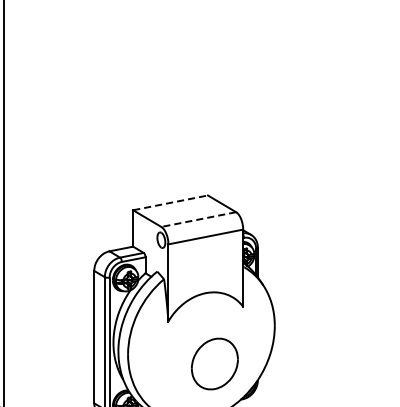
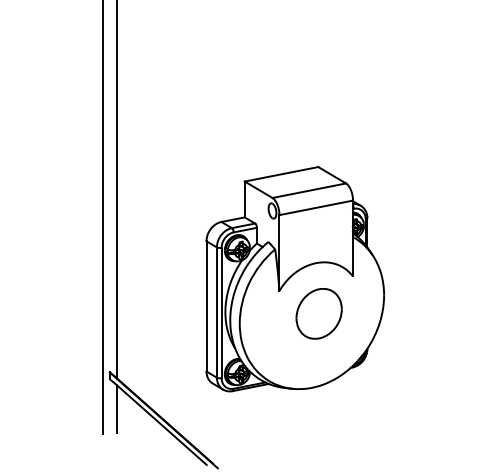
line: (171, 203) -> (282, 174), dashed -> solid
line: (197, 219) -> (308, 190), dashed -> solid
part: (214, 363) -> (318, 313), moved

